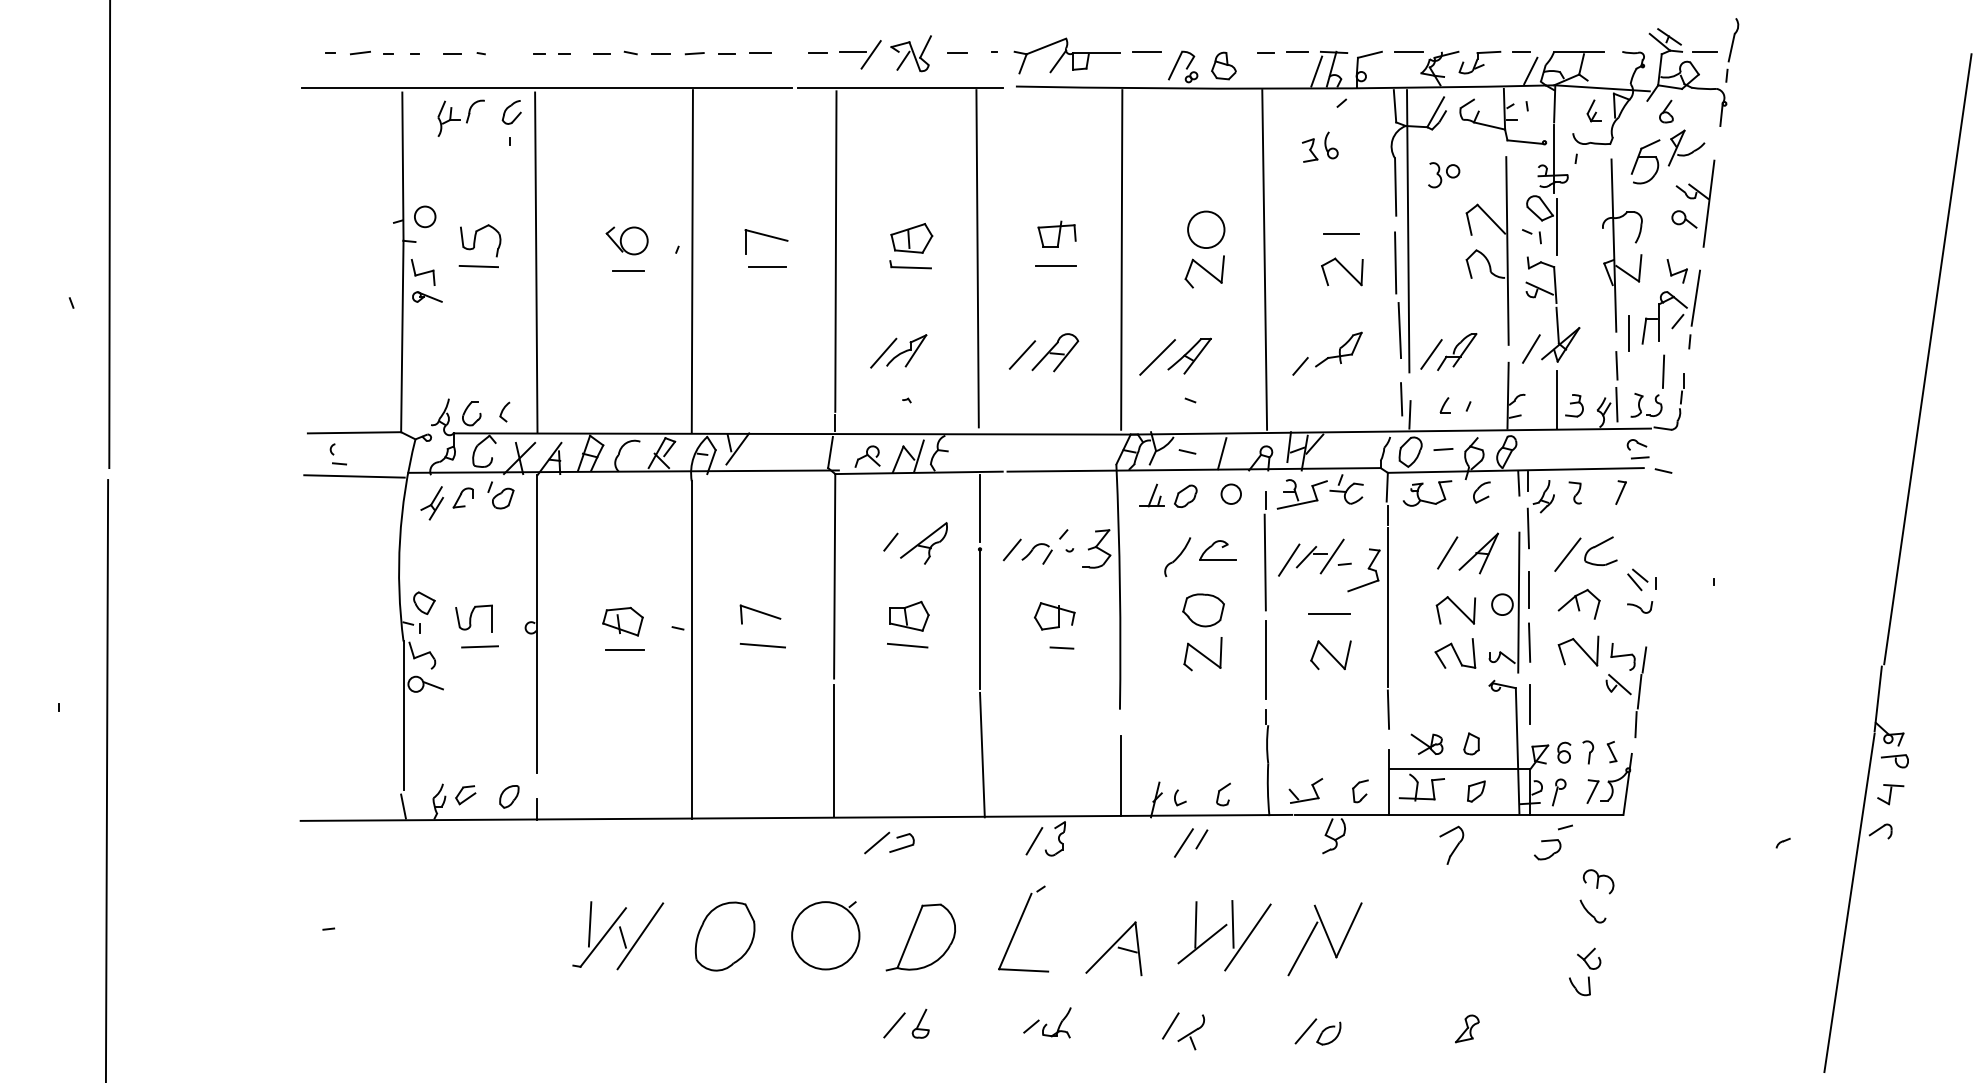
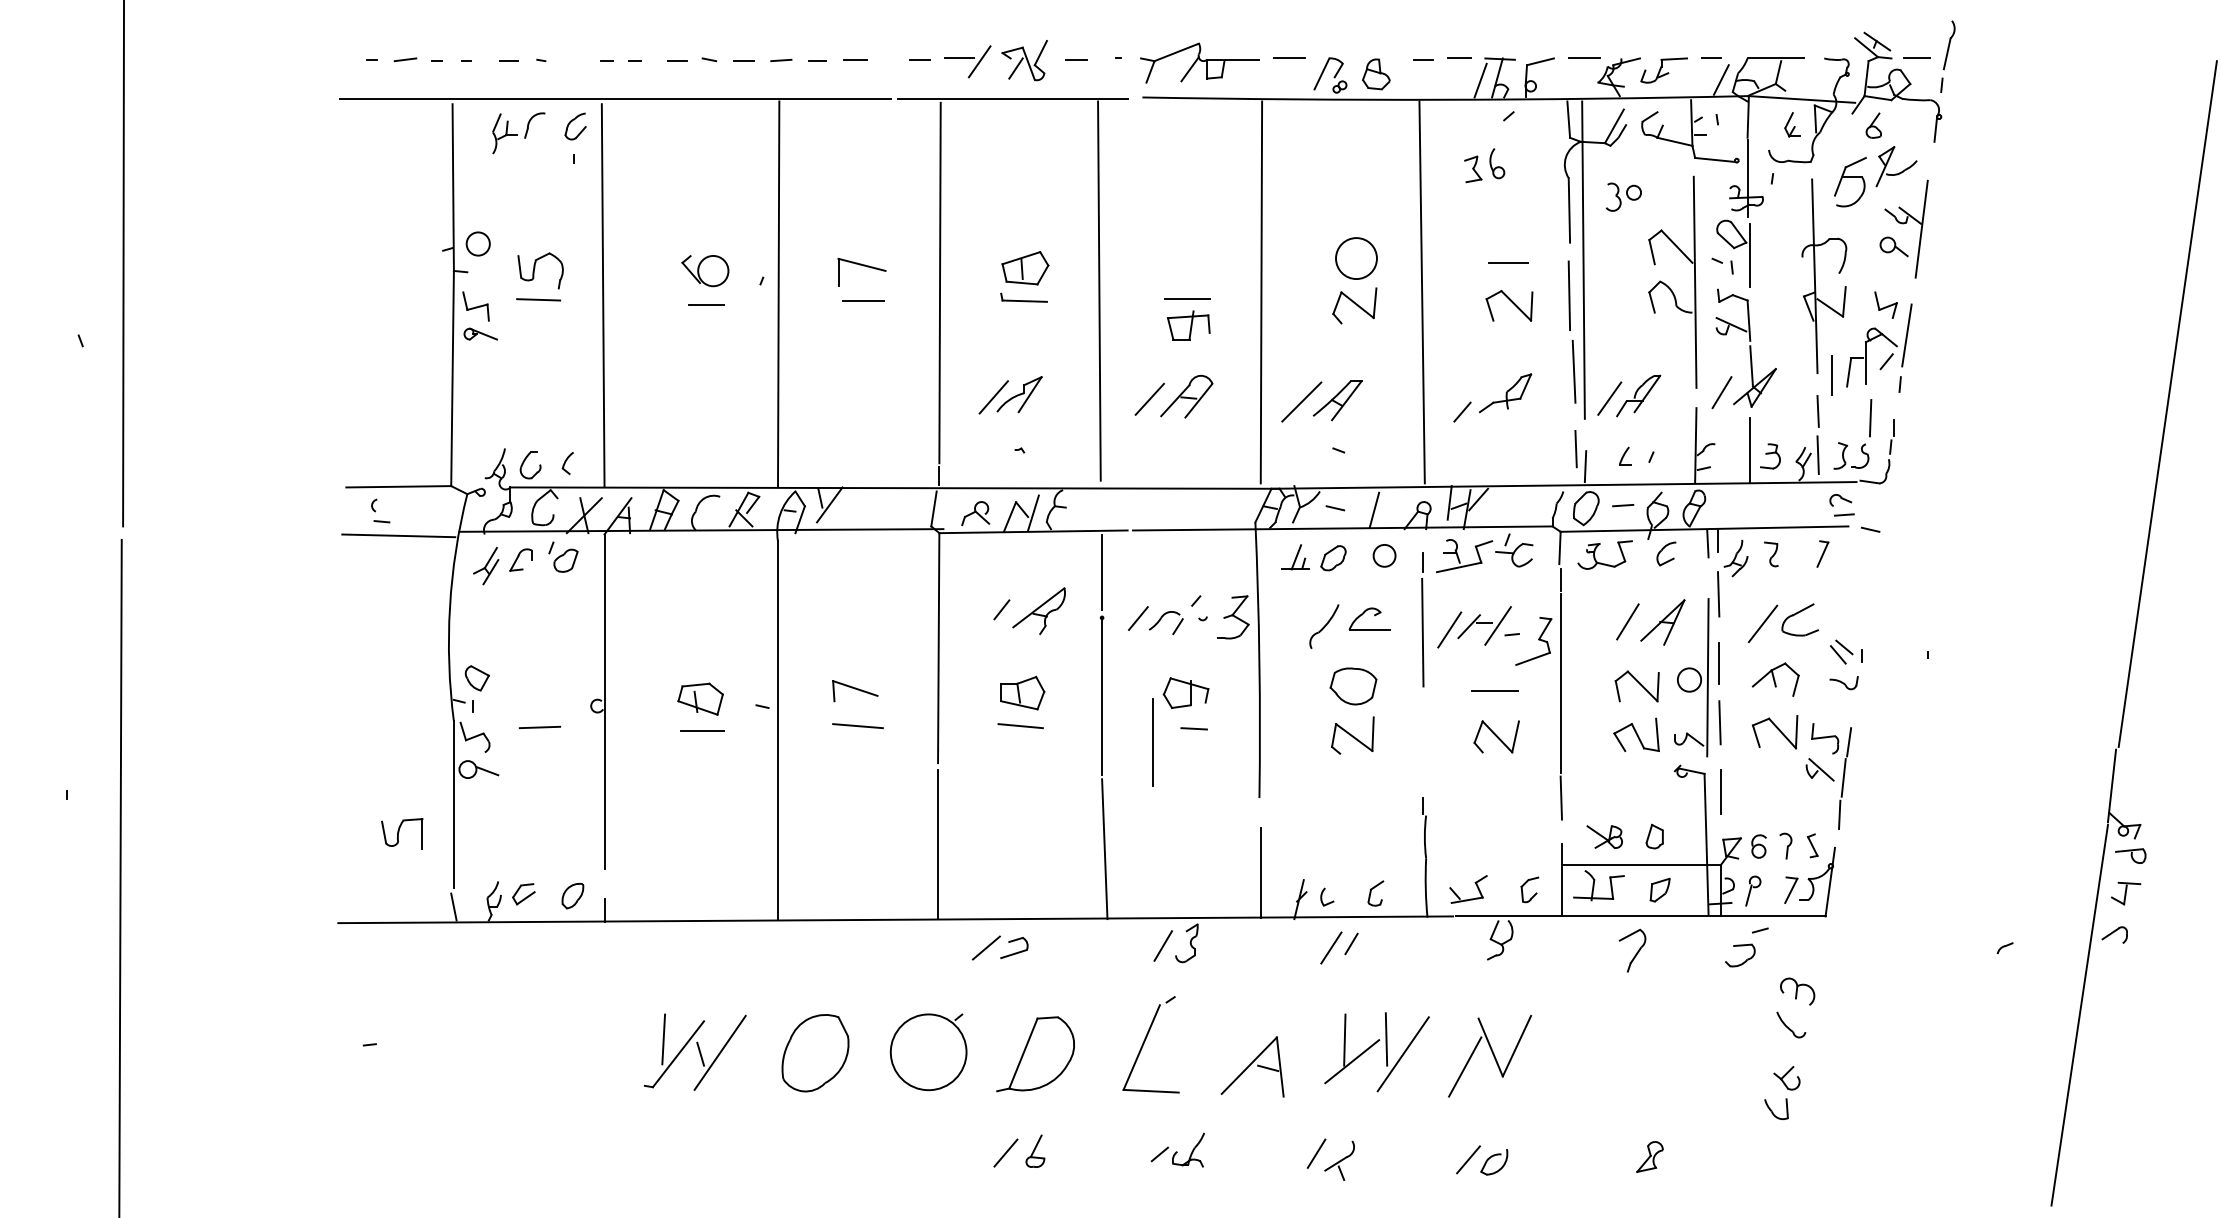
part: (1056, 234) -> (1188, 325), moved
part: (474, 618) -> (402, 833), moved
line: (1264, 660) -> (1152, 742), moved

